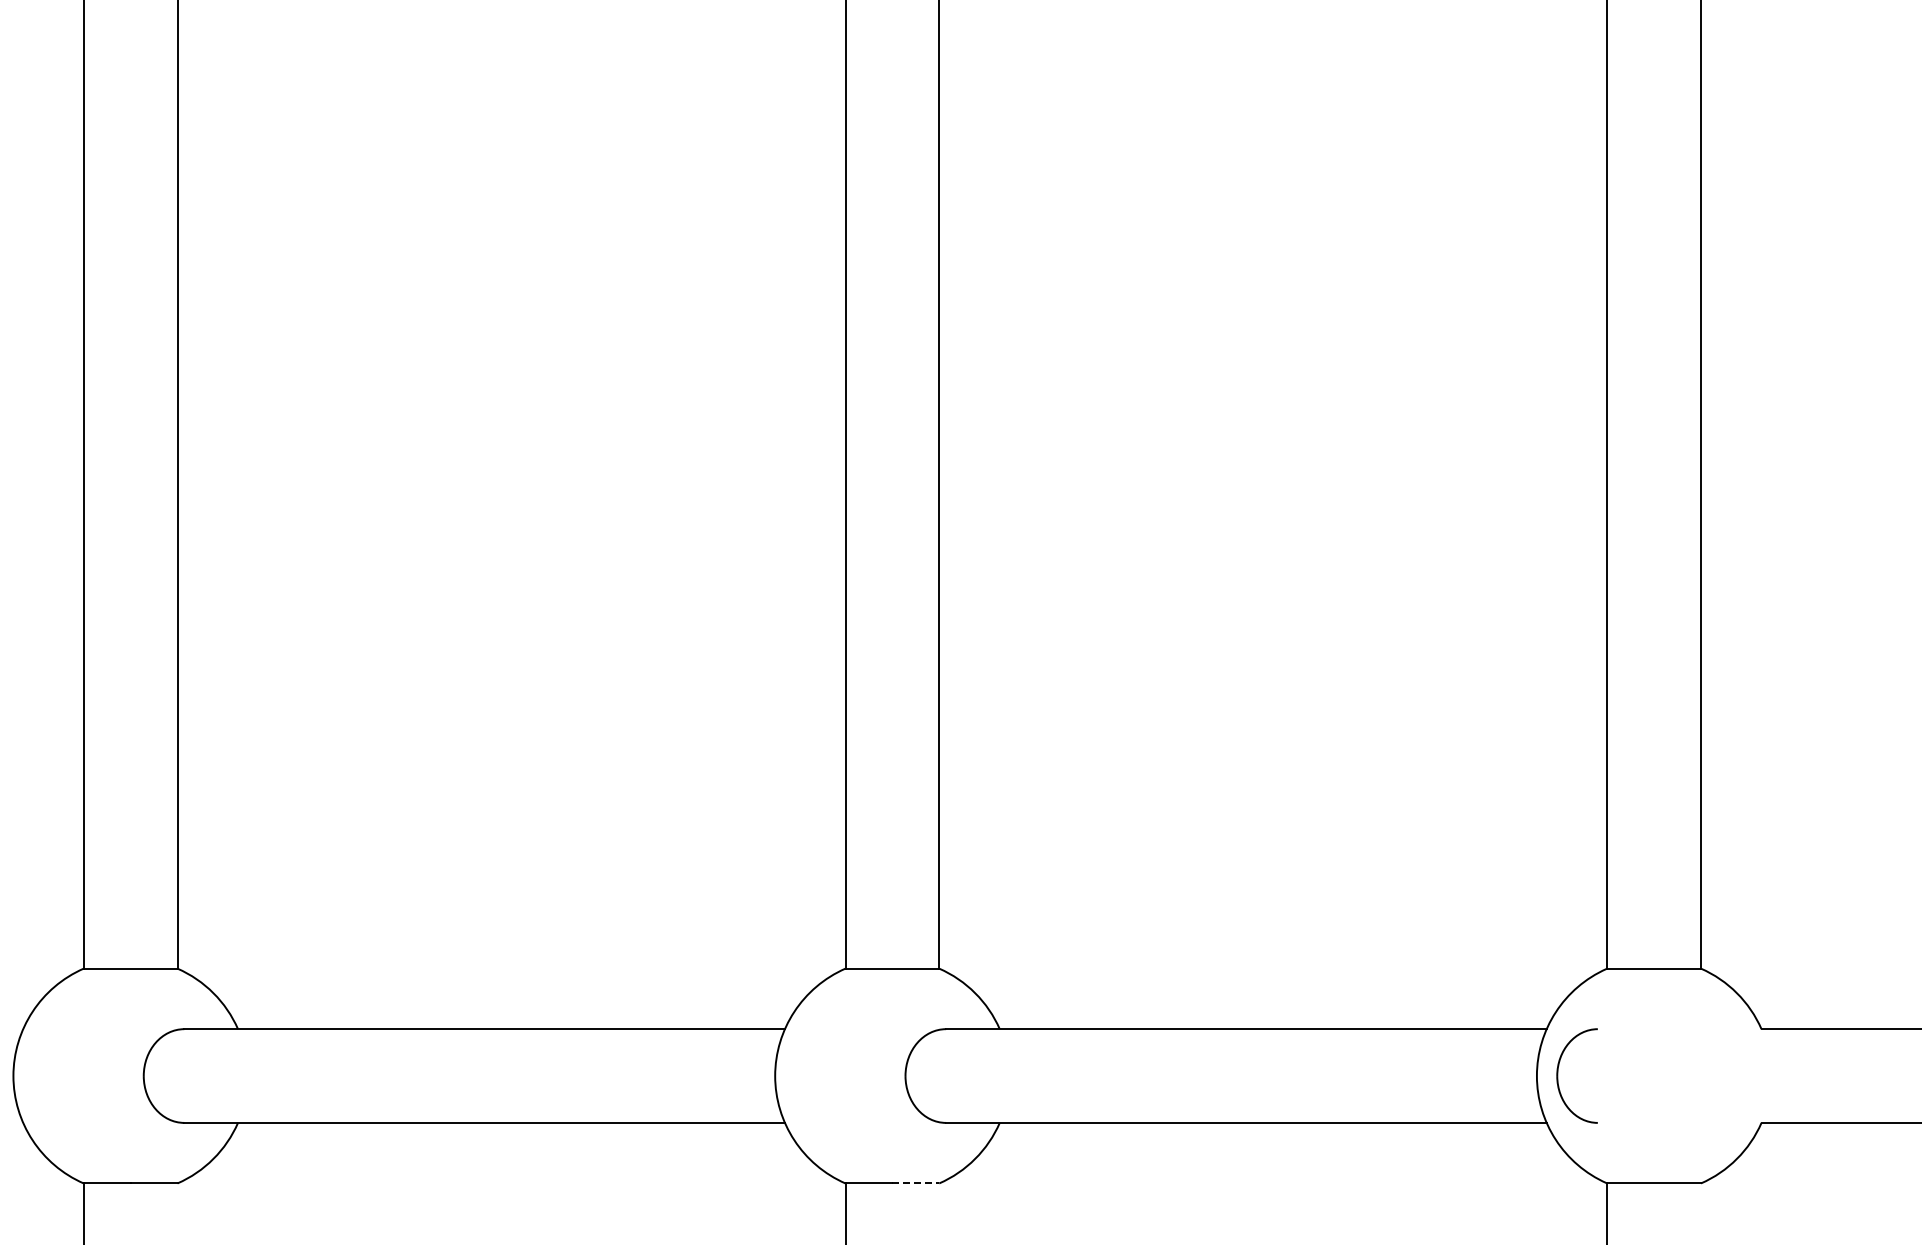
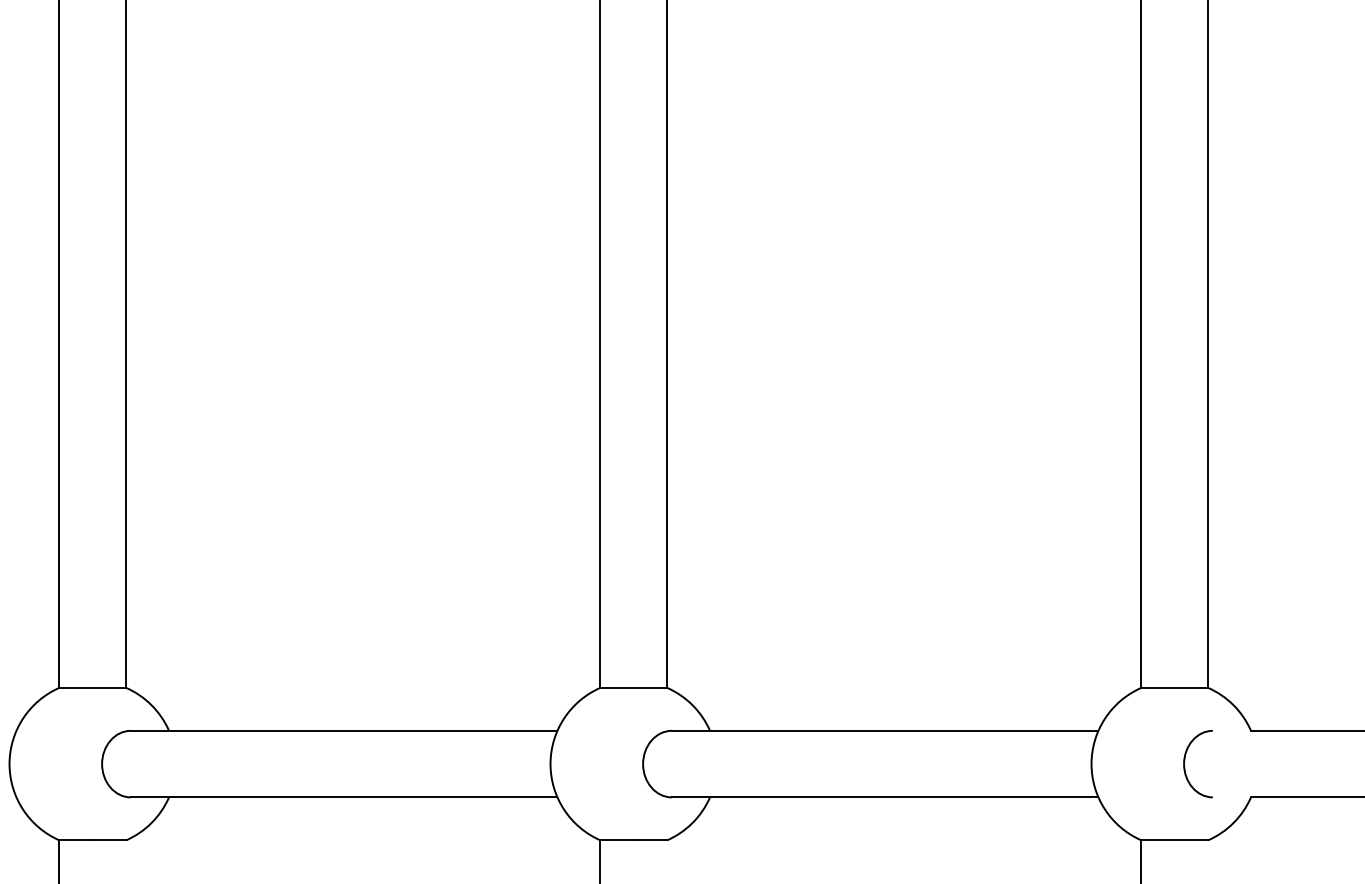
part: (1558, 1075) -> (1184, 763), moved
line: (916, 1183) -> (650, 840), dashed -> solid

